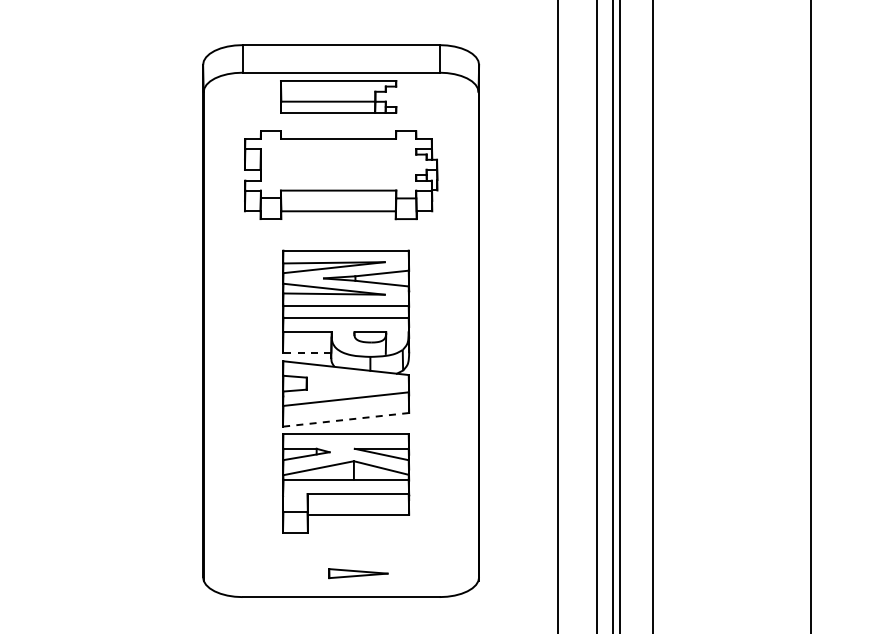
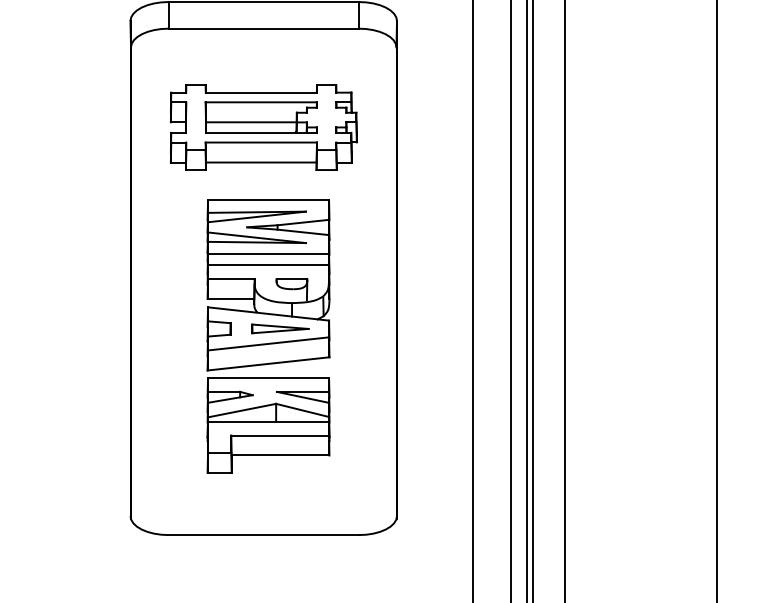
part: (338, 96) -> (261, 117), moved
line: (306, 352) -> (230, 298), dashed -> solid
line: (345, 419) -> (267, 363), dashed -> solid
part: (358, 573) -> (280, 328), moved

